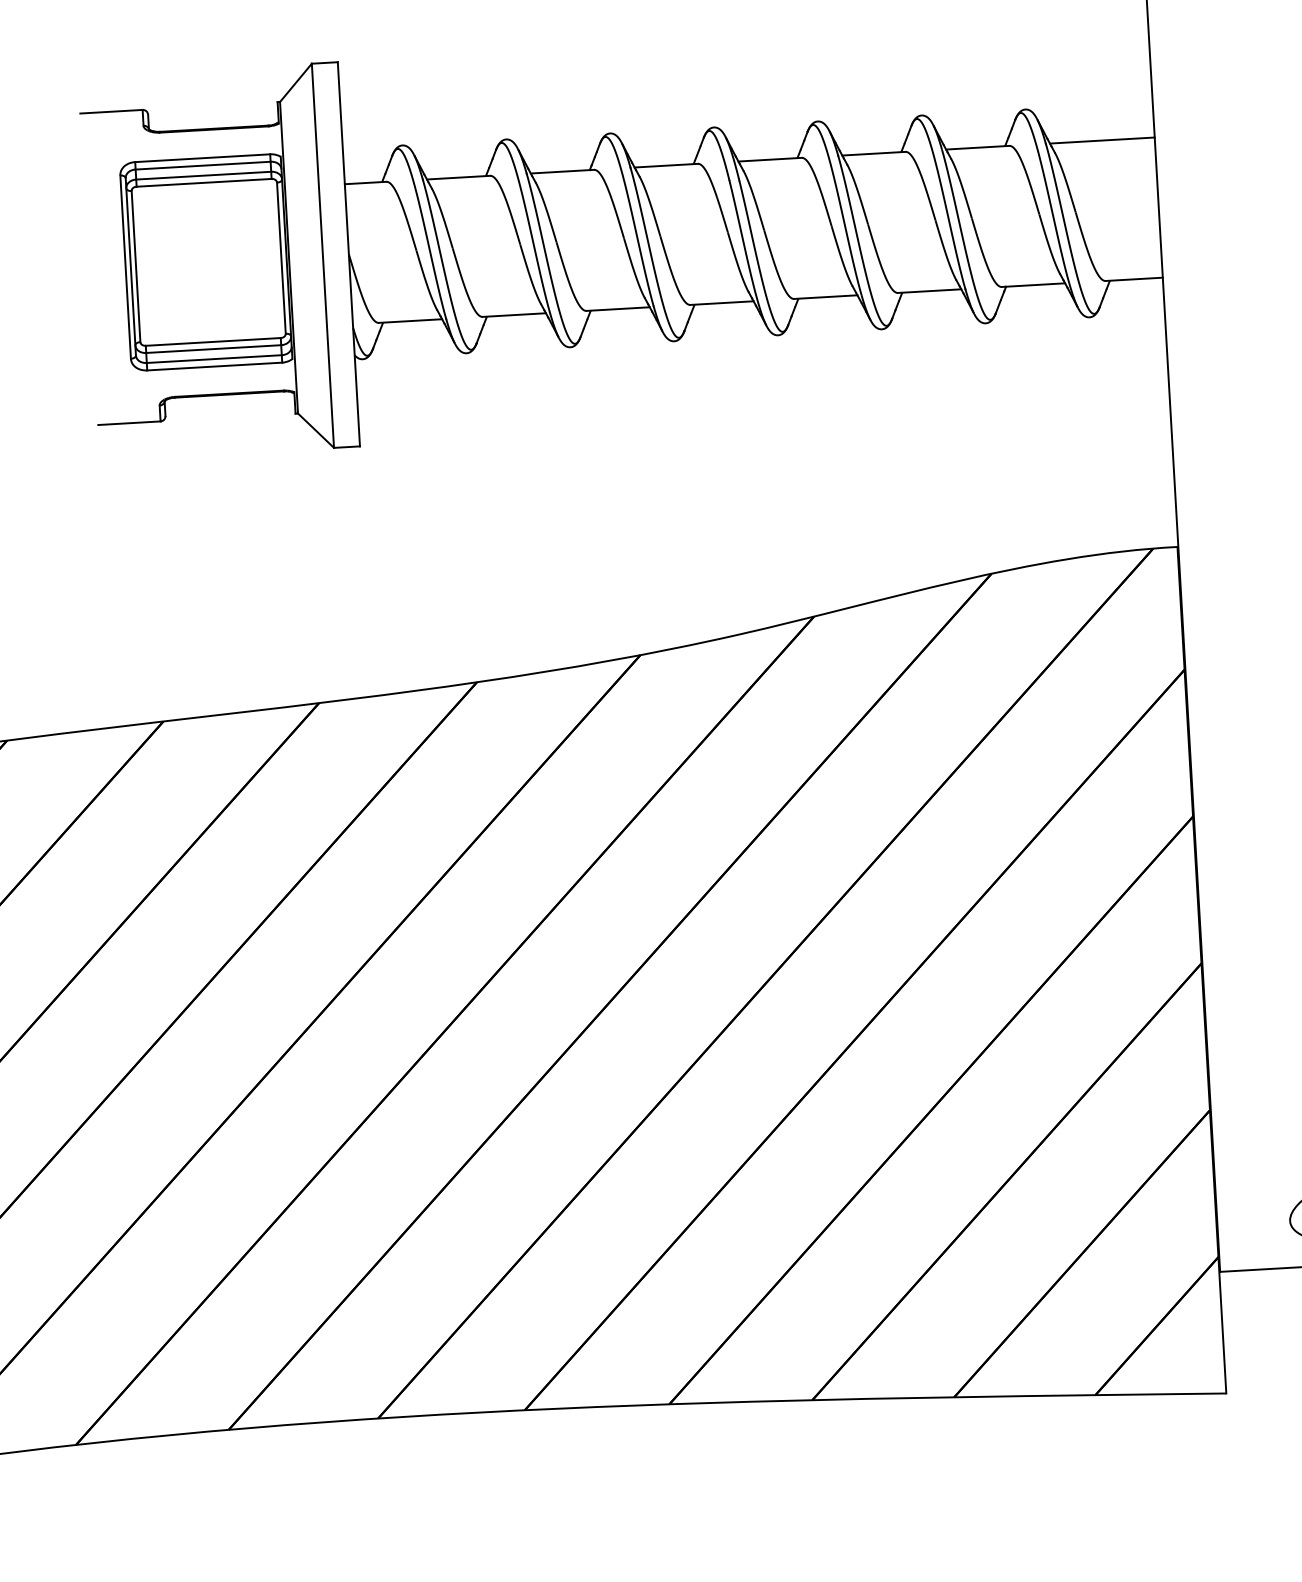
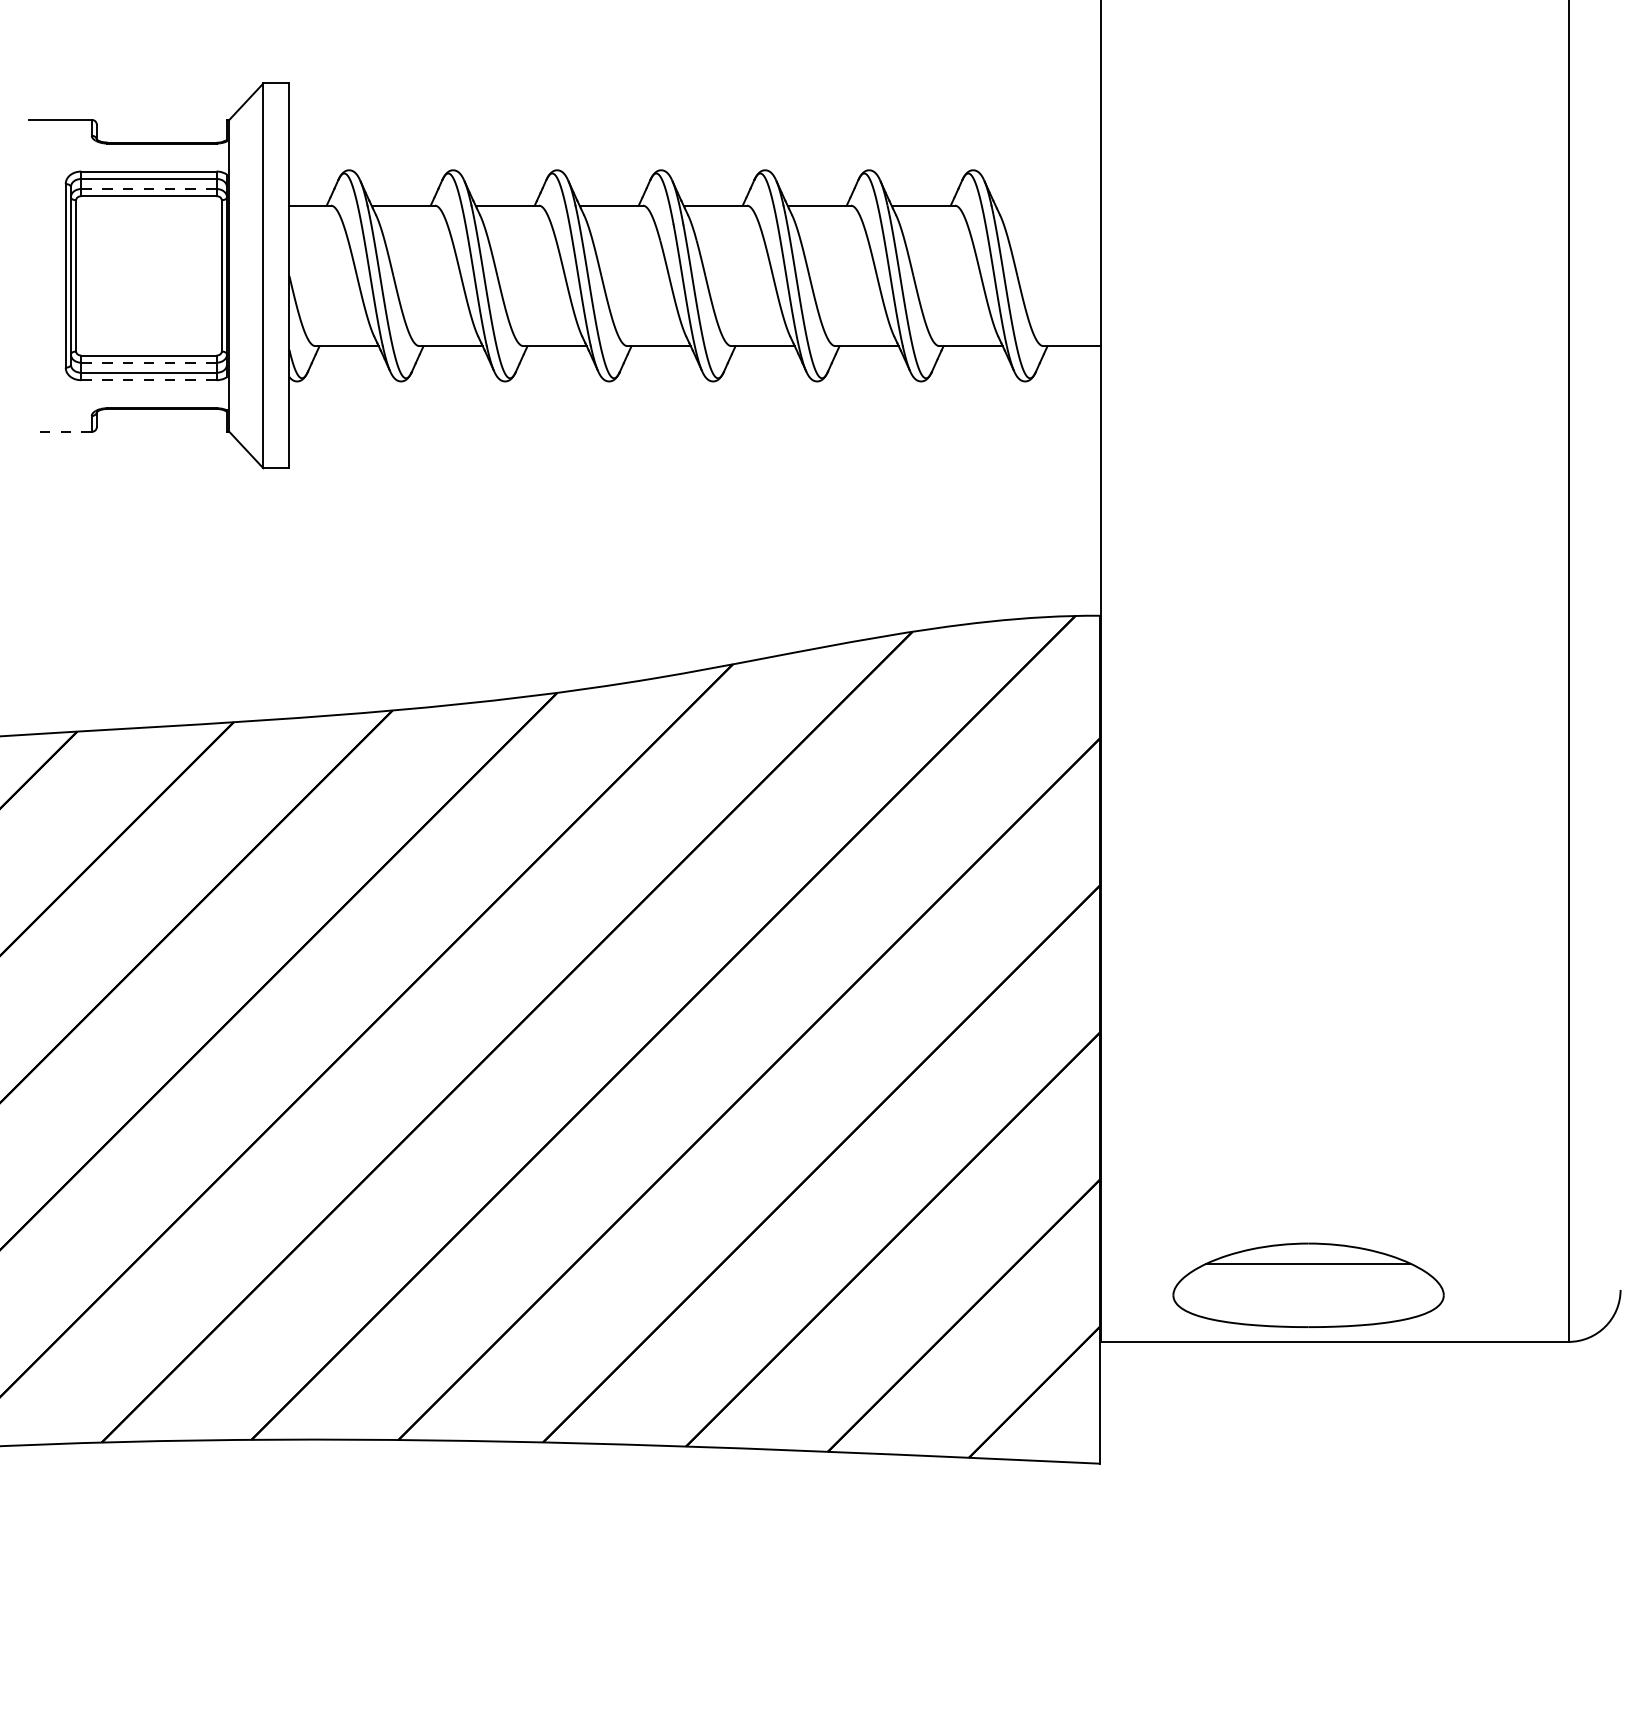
line: (1101, 140) -> (1047, 205), removed
line: (203, 176) -> (148, 189), solid -> dashed
line: (213, 348) -> (148, 362), solid -> dashed
line: (214, 366) -> (148, 380), solid -> dashed
line: (129, 422) -> (60, 431), solid -> dashed

